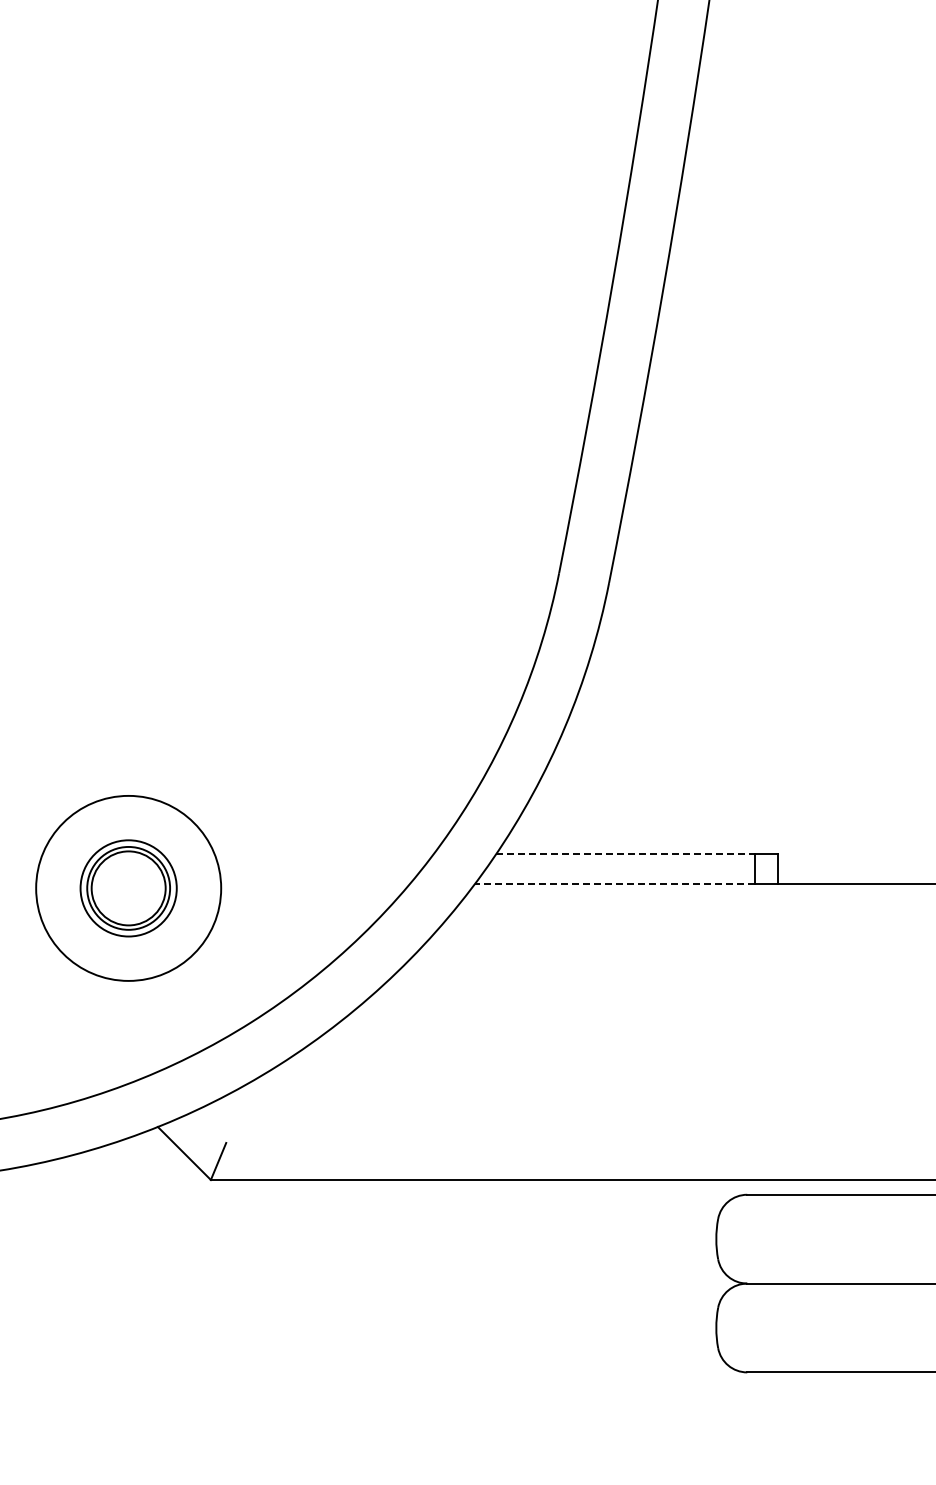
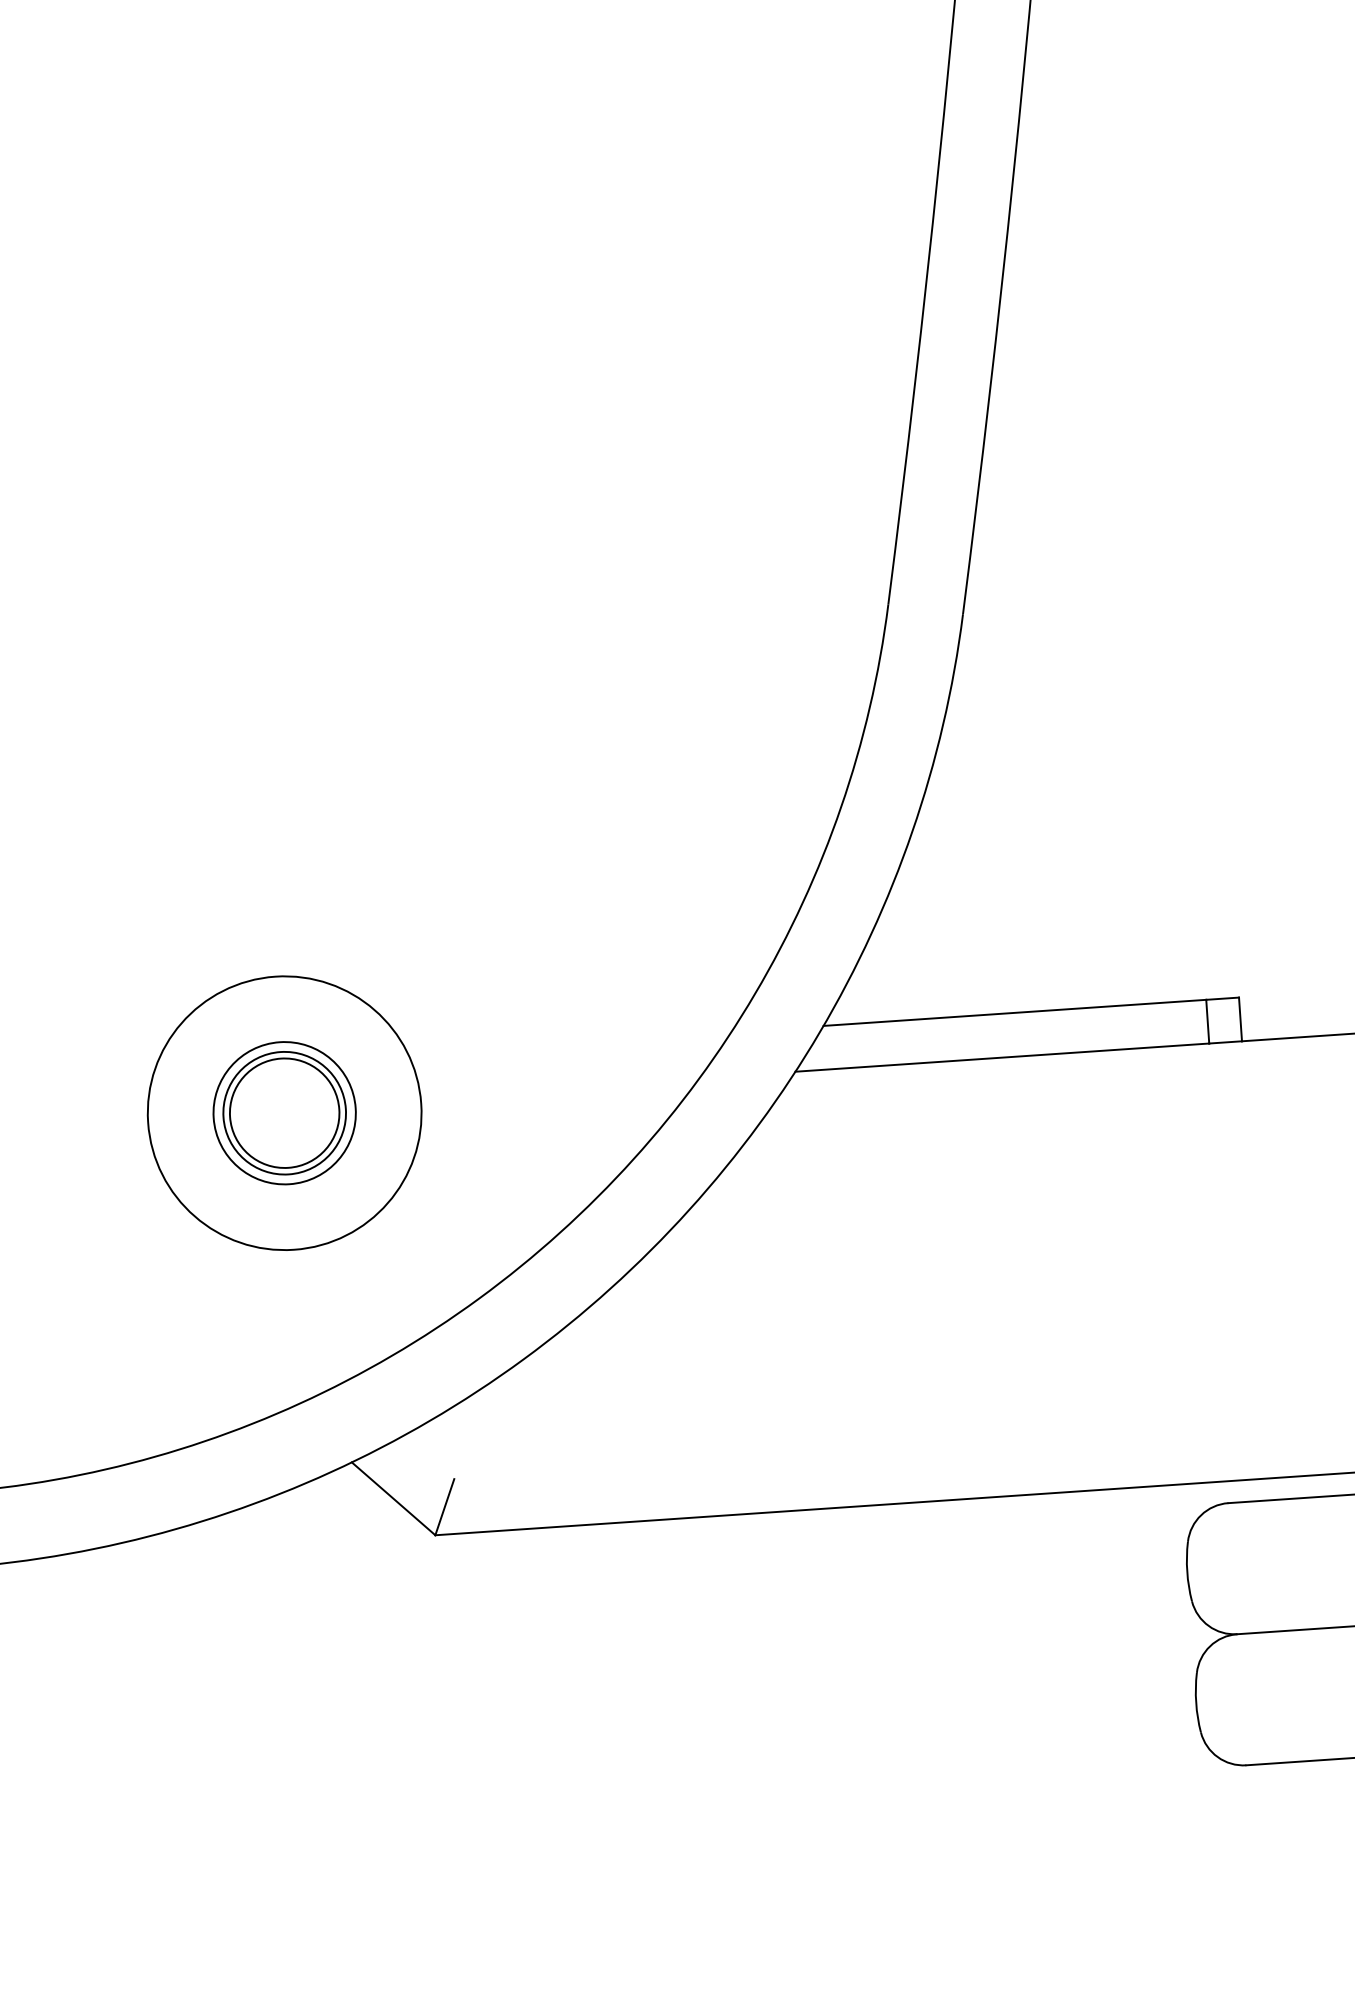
line: (625, 854) -> (1014, 1013), dashed -> solid
line: (614, 883) -> (1001, 1057), dashed -> solid

